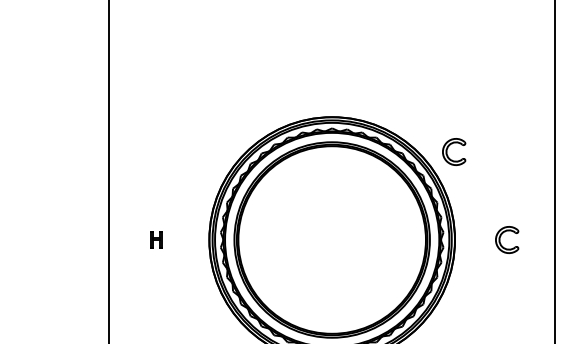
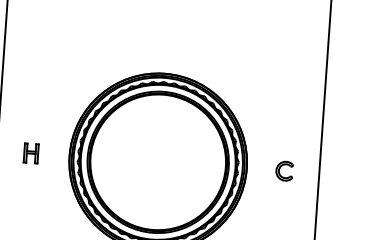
part: (448, 148) -> (246, 102), removed
part: (156, 239) -> (31, 153), size x1.67

